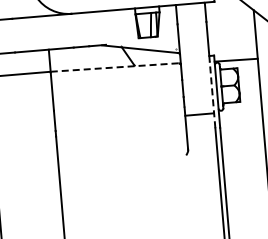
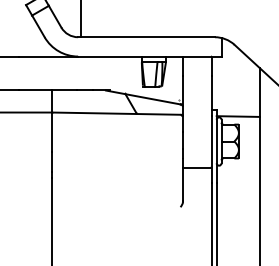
line: (114, 67) -> (116, 113), dashed -> solid
line: (212, 94) -> (211, 148), dashed -> solid

